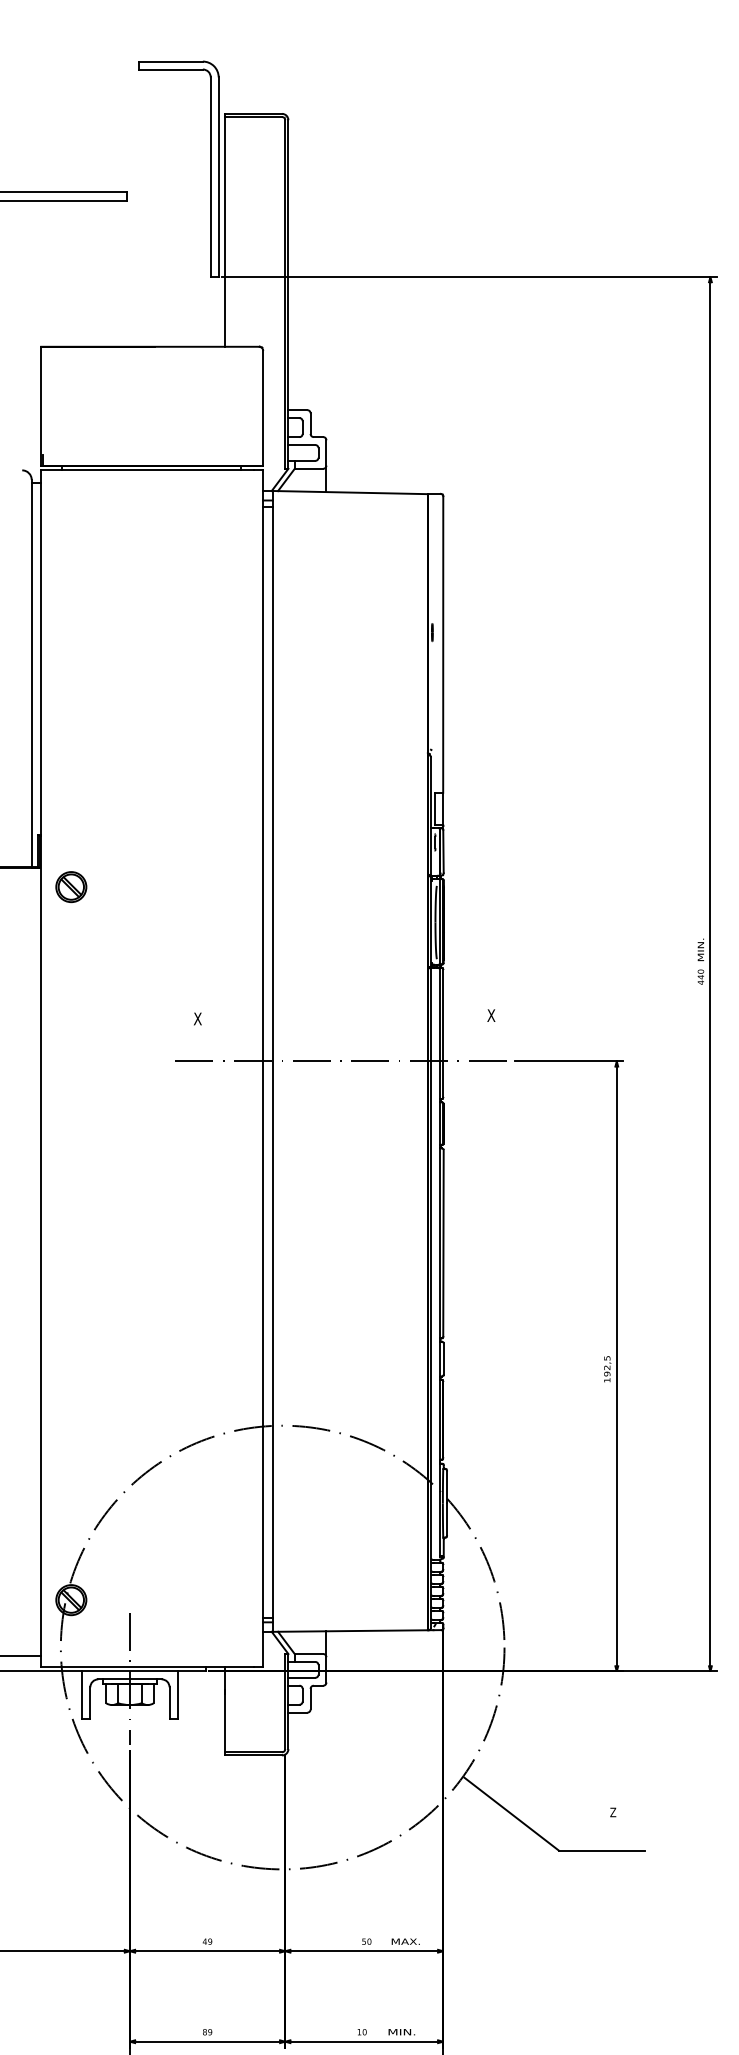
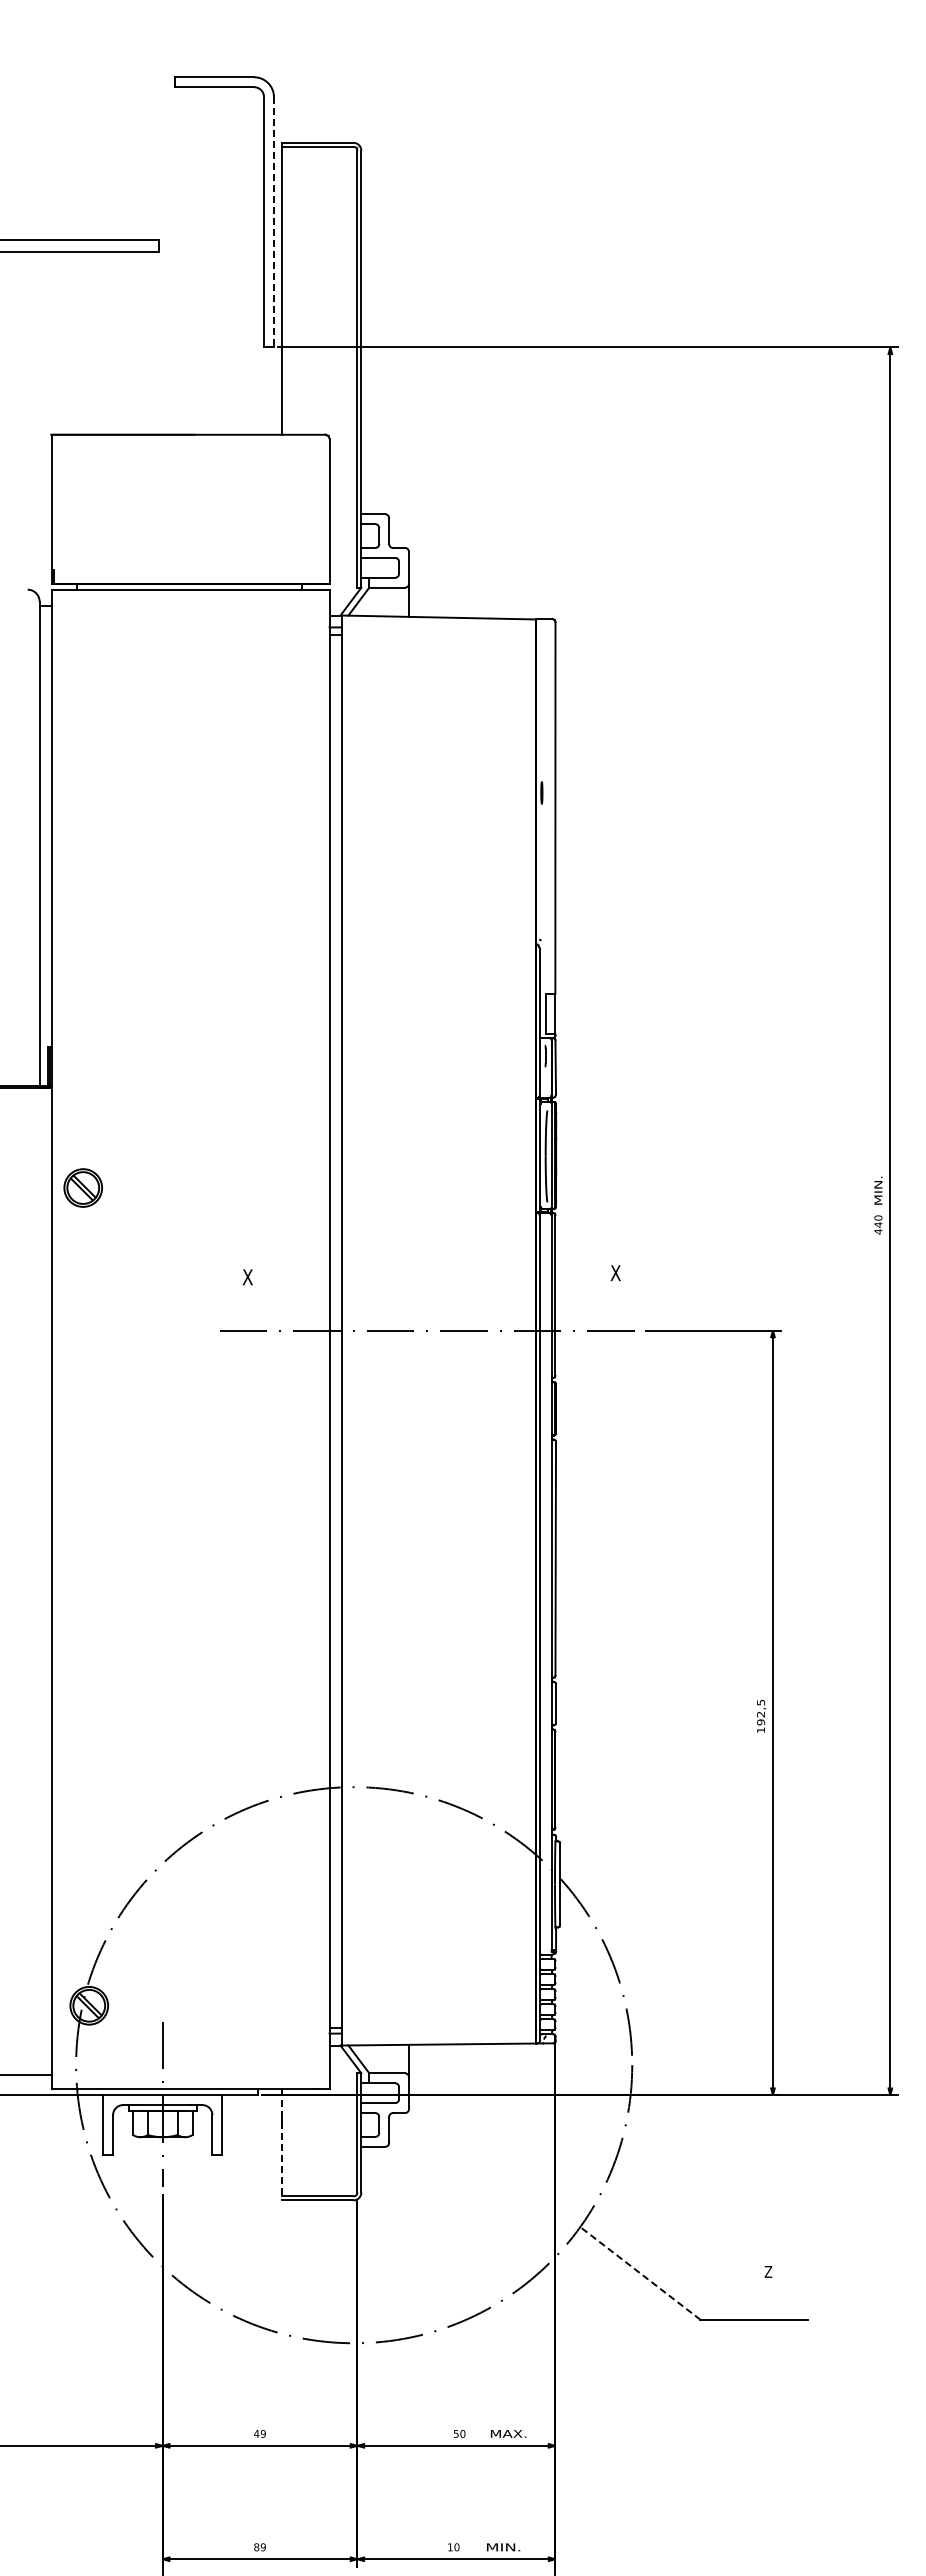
line: (218, 177) -> (273, 222), solid -> dashed
part: (70, 886) -> (82, 1187), moved
line: (224, 1710) -> (281, 2144), solid -> dashed
line: (511, 1813) -> (641, 2273), solid -> dashed

